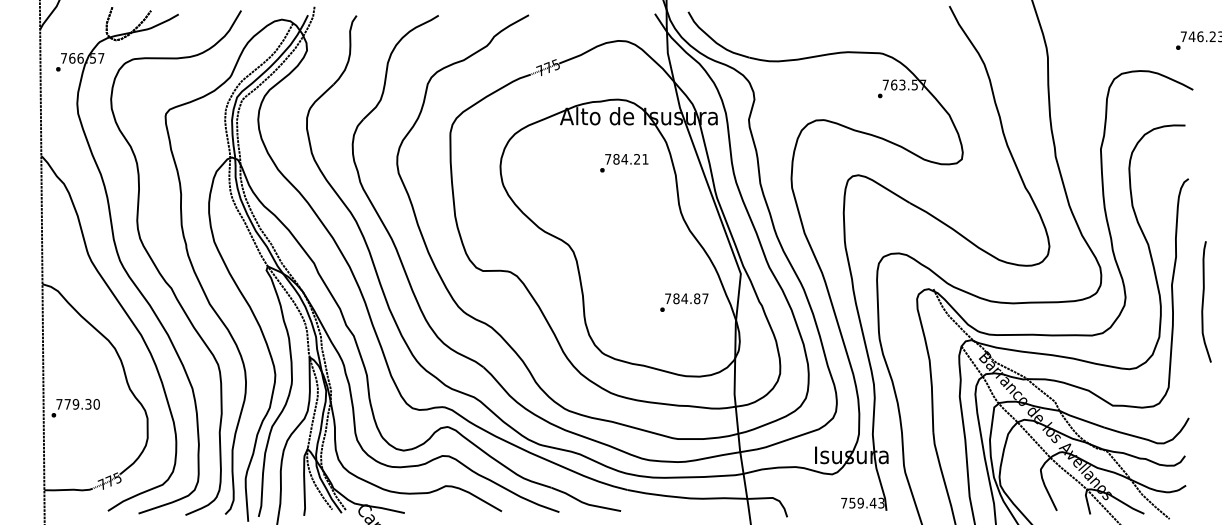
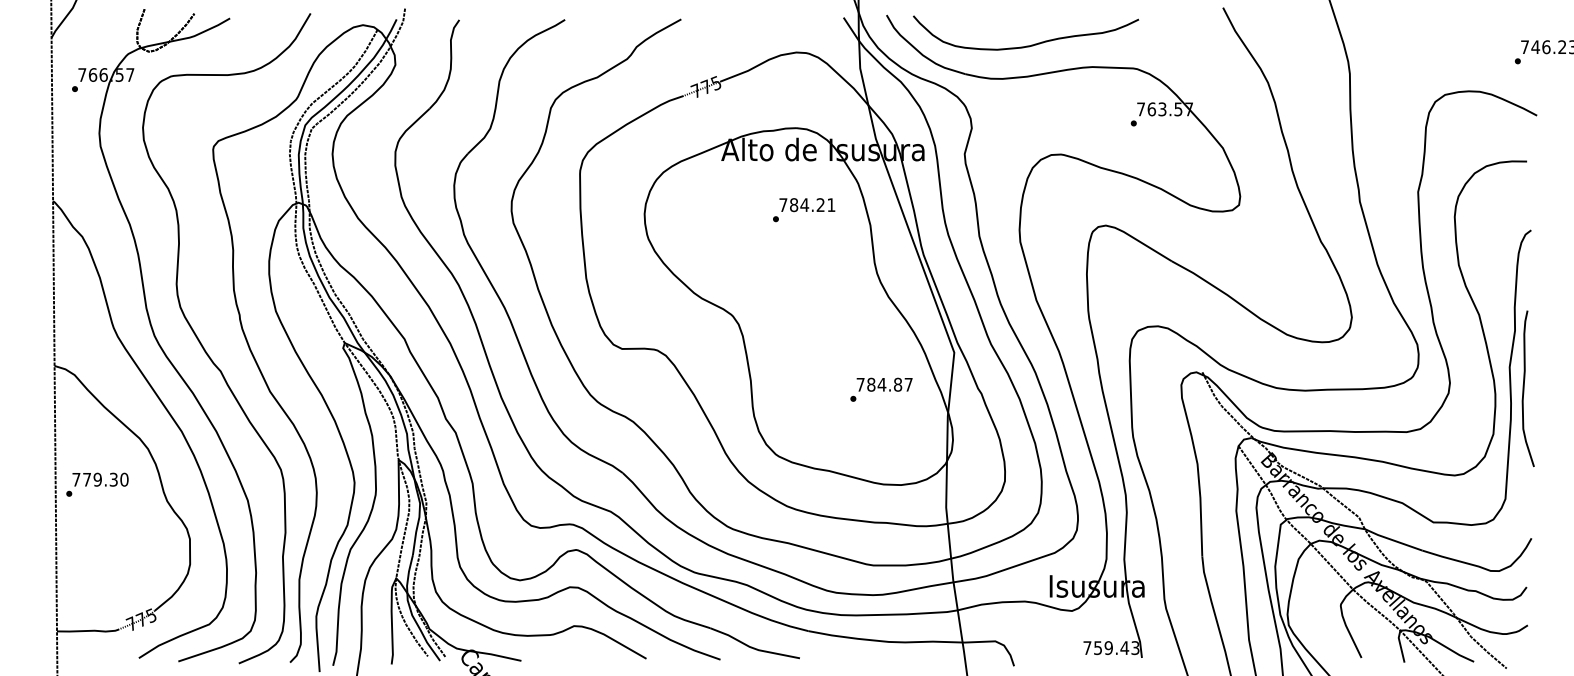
curve: (800, 34) -> (1031, 44), added
curve: (1203, 301) -> (1524, 388), moved
text: (75, 408) -> (97, 484), moved

